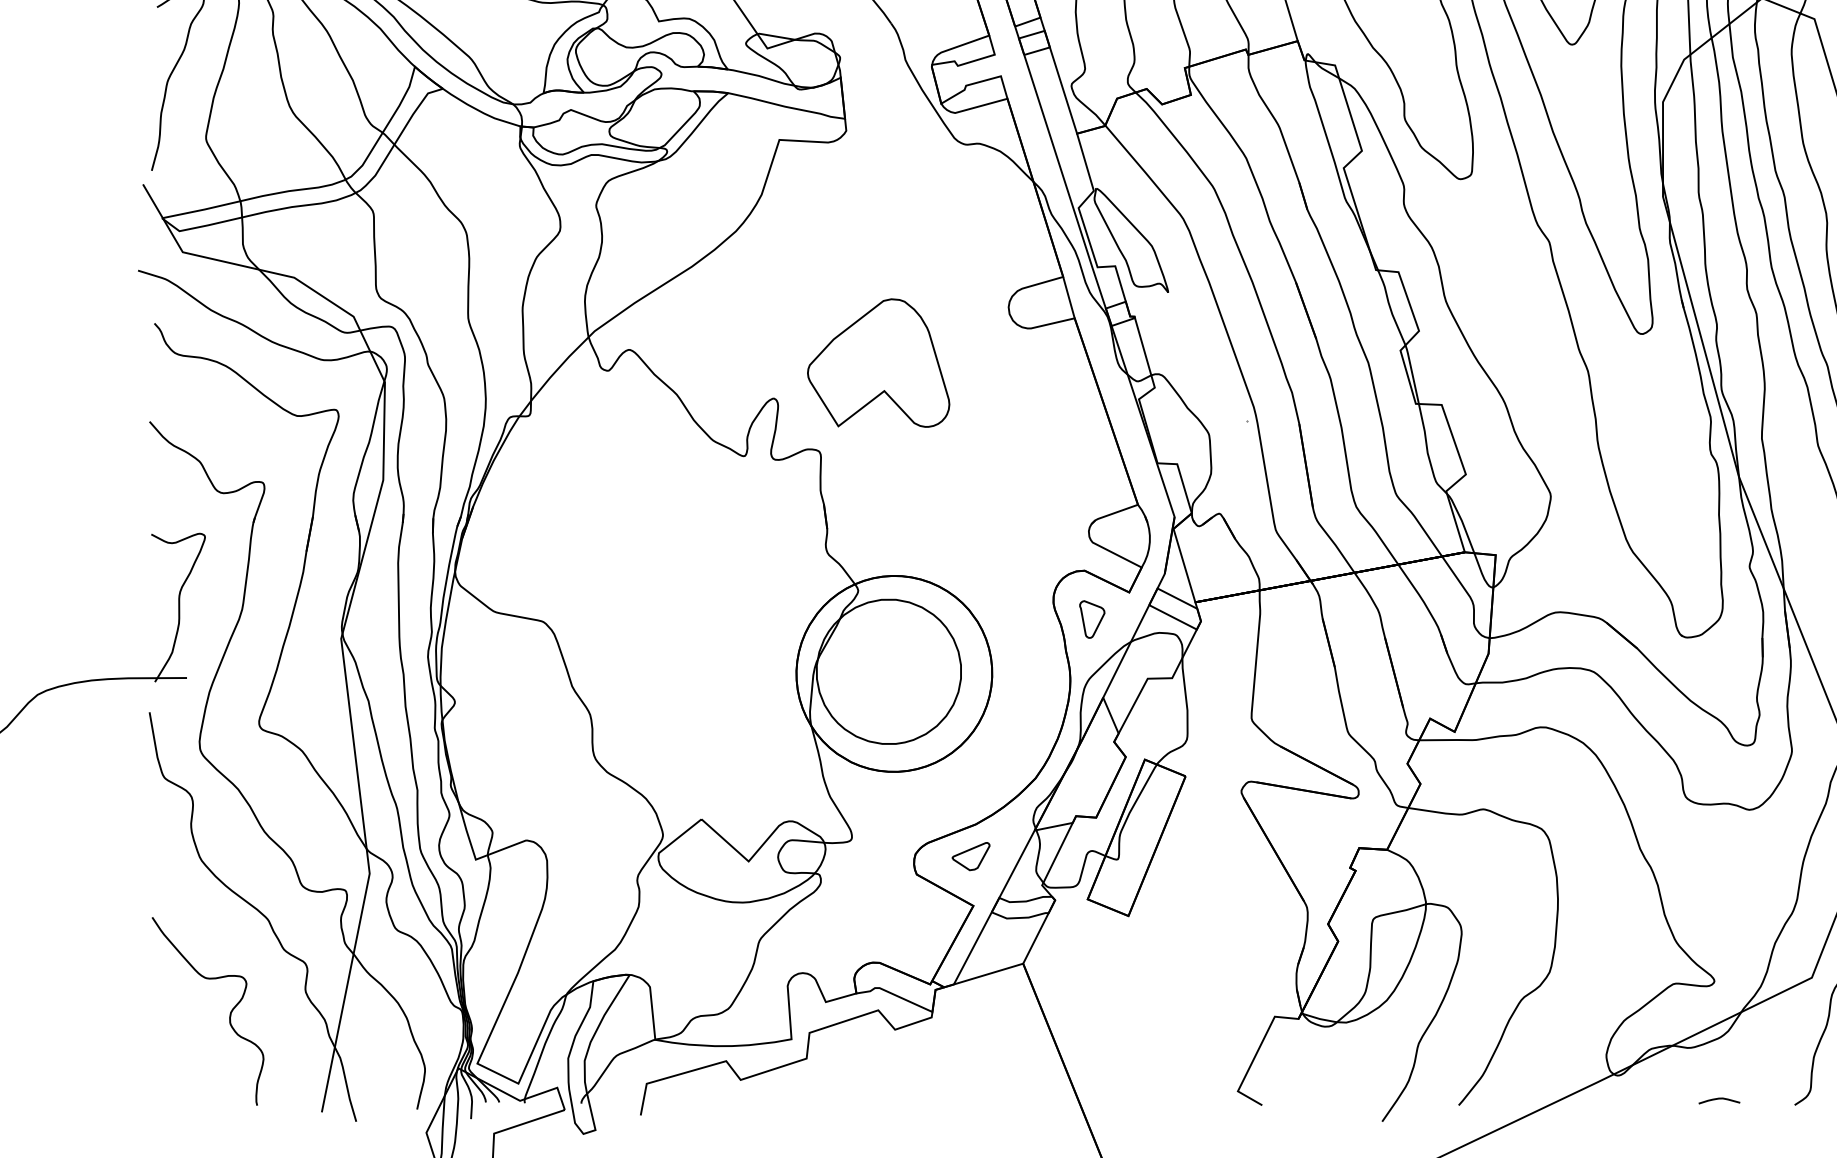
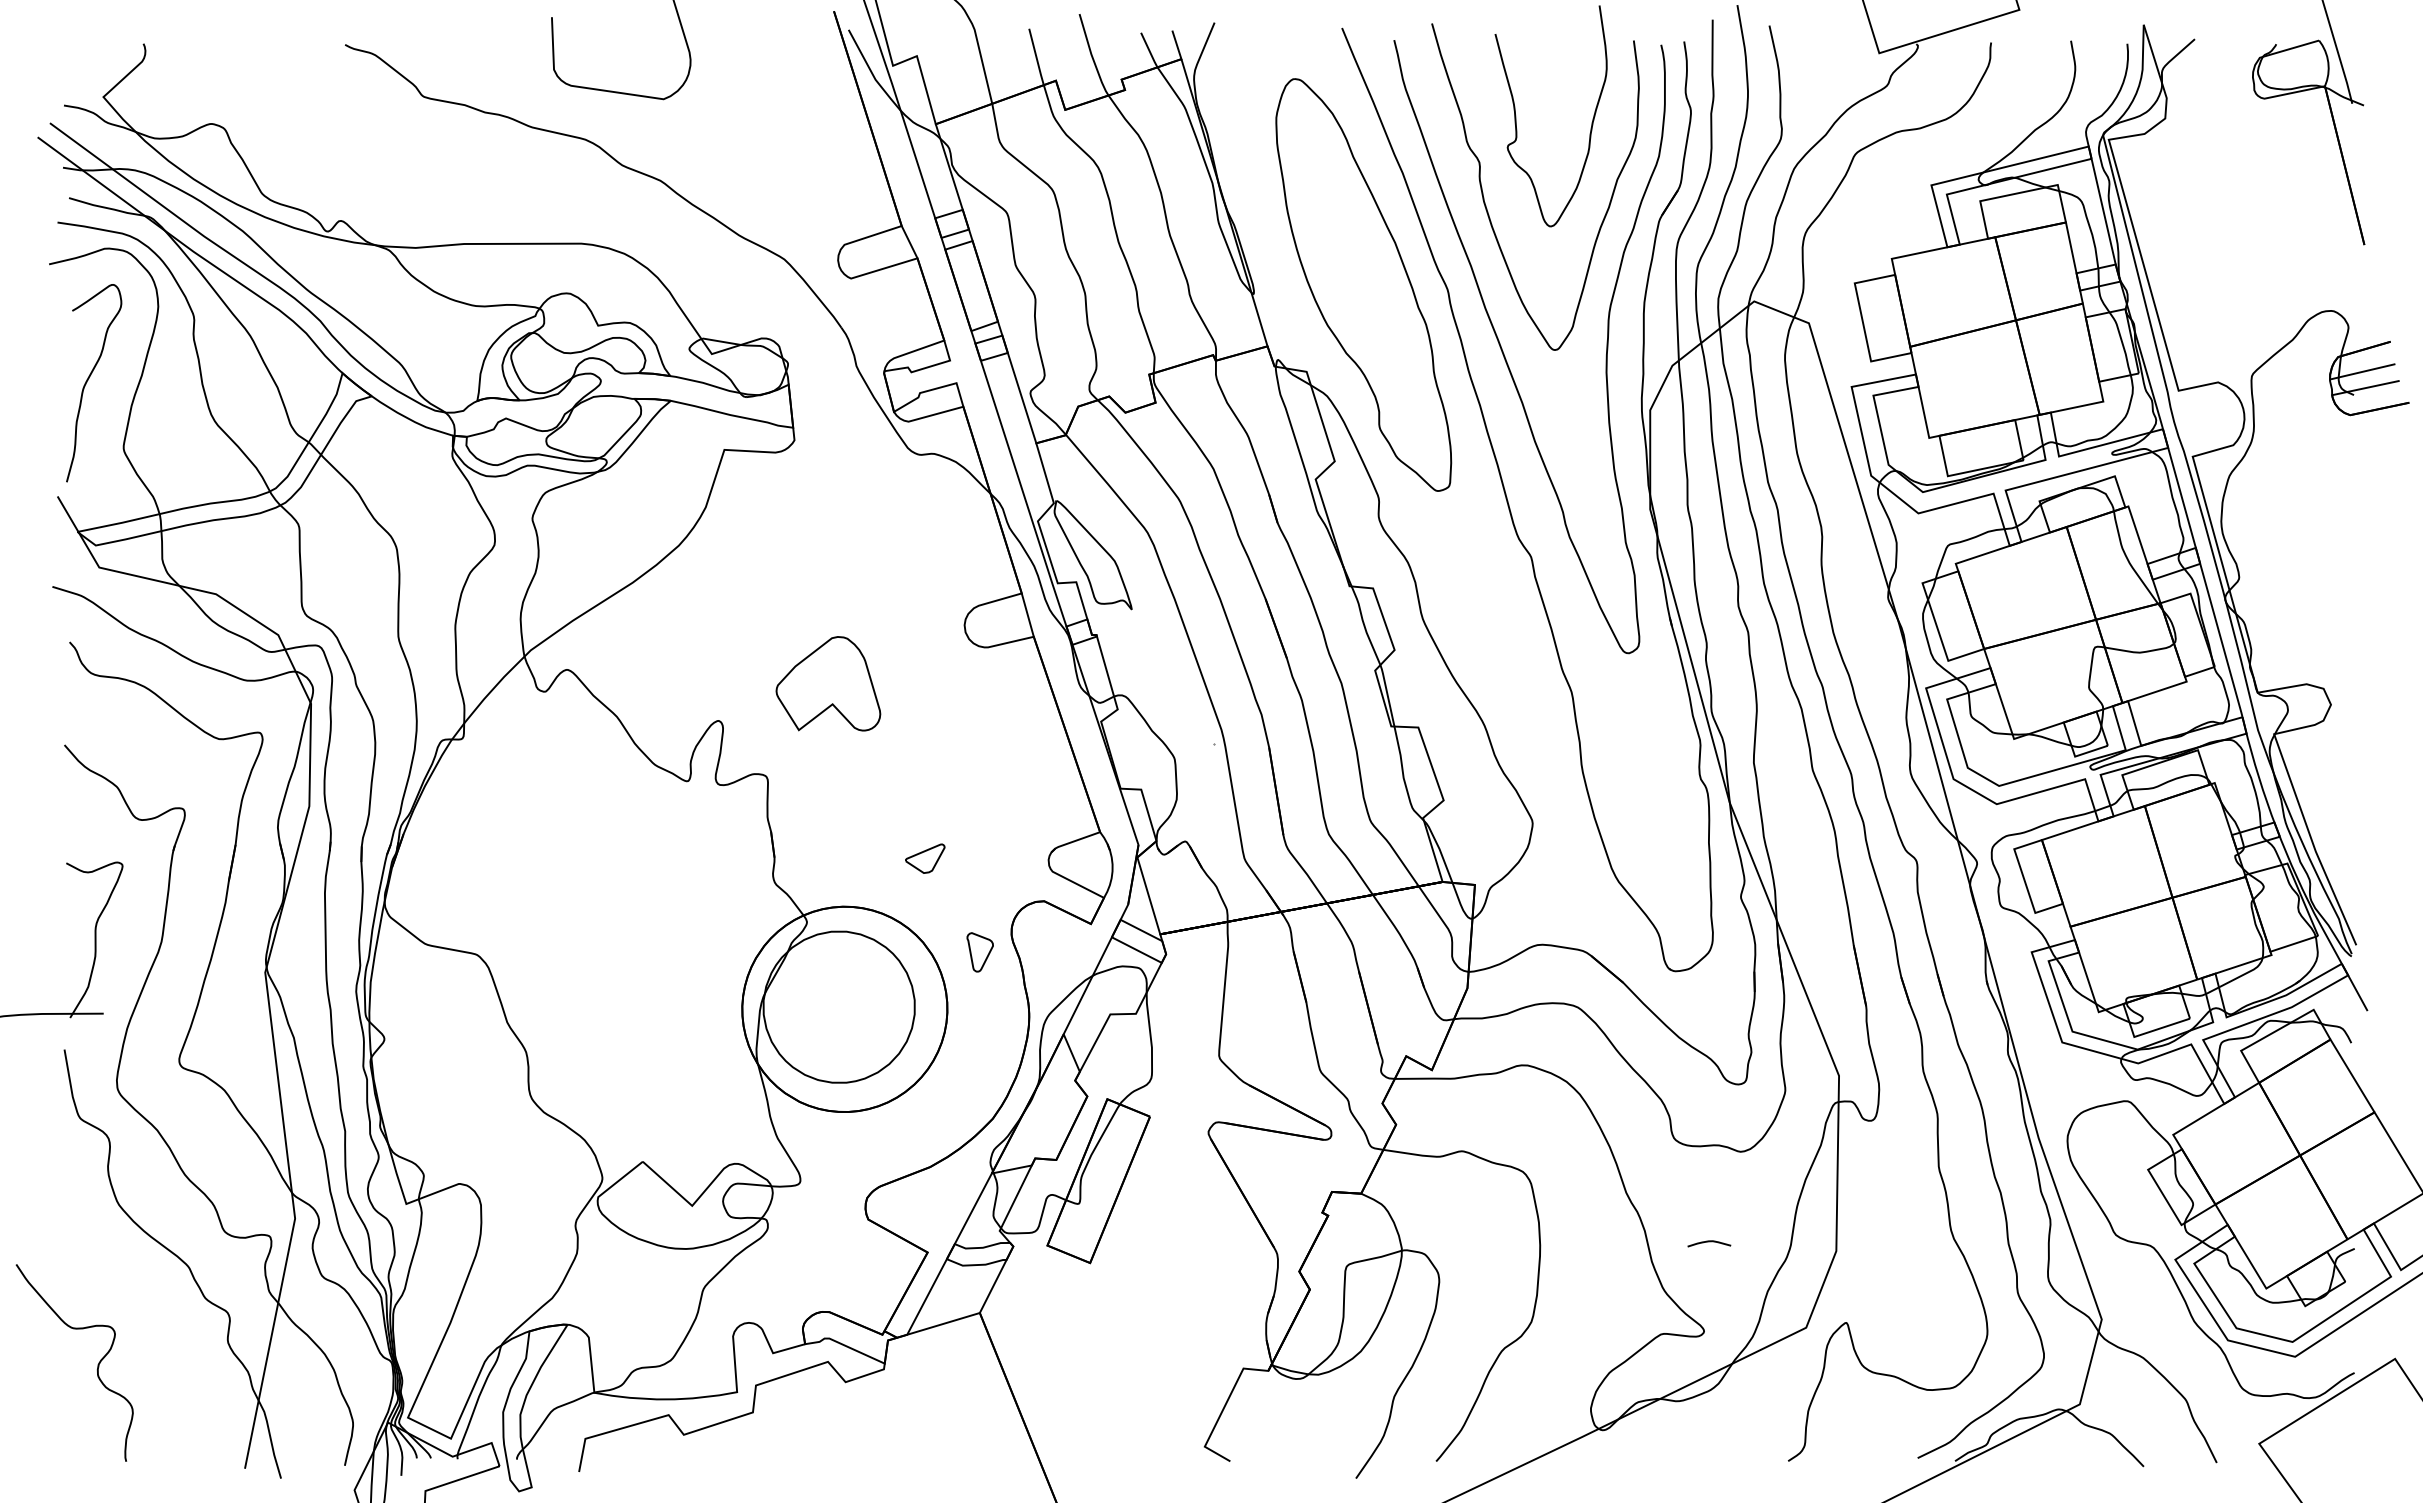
part: (878, 362) -> (828, 683), size x0.7
part: (1091, 619) -> (979, 952), moved
part: (971, 856) -> (925, 858), moved
curve: (229, 1012) -> (97, 1364), moved
curve: (1719, 1099) -> (1709, 1242), moved

